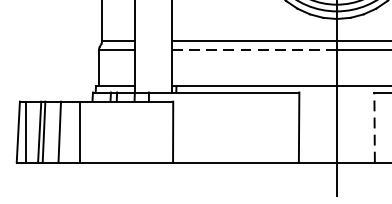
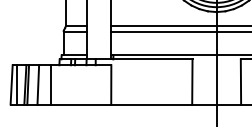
line: (254, 49) -> (163, 31), dashed -> solid
line: (373, 126) -> (240, 81), dashed -> solid

